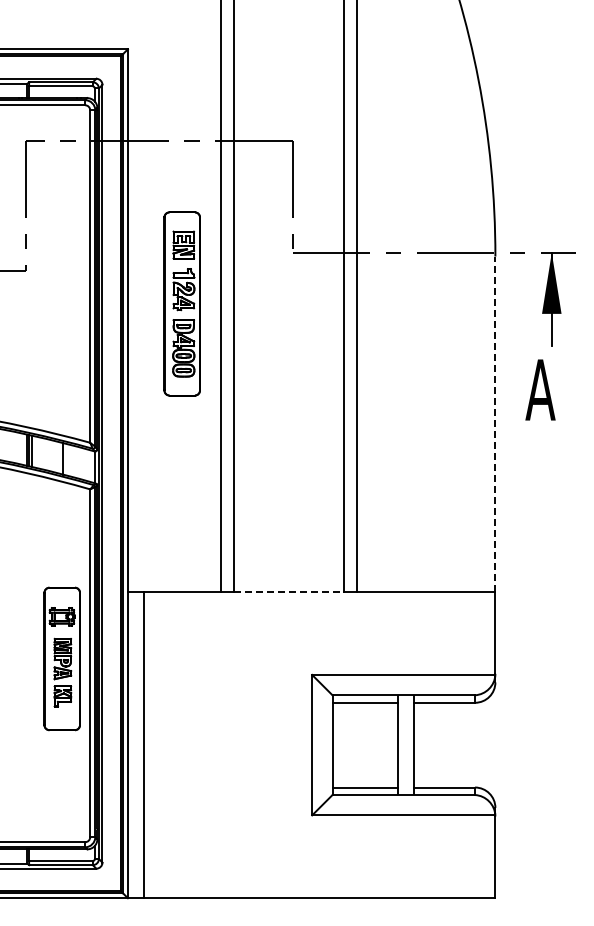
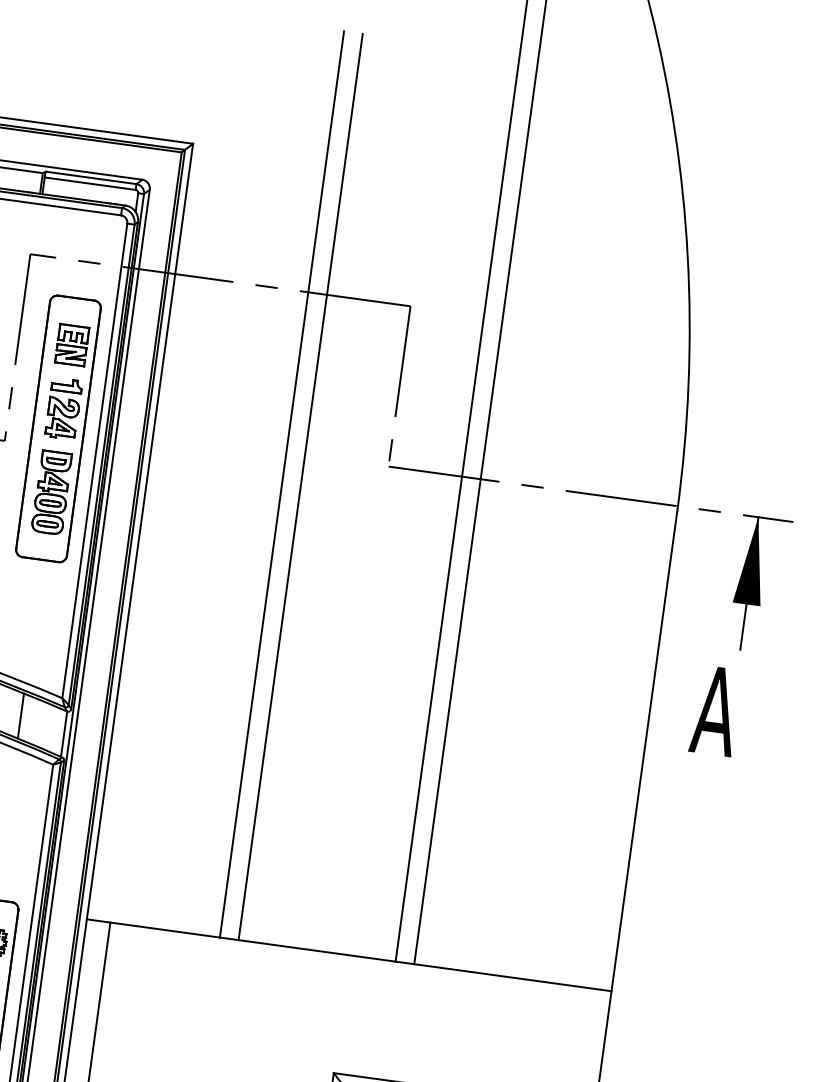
part: (181, 303) -> (57, 428), moved
line: (495, 424) -> (644, 751), dashed -> solid
line: (289, 592) -> (317, 950), dashed -> solid

